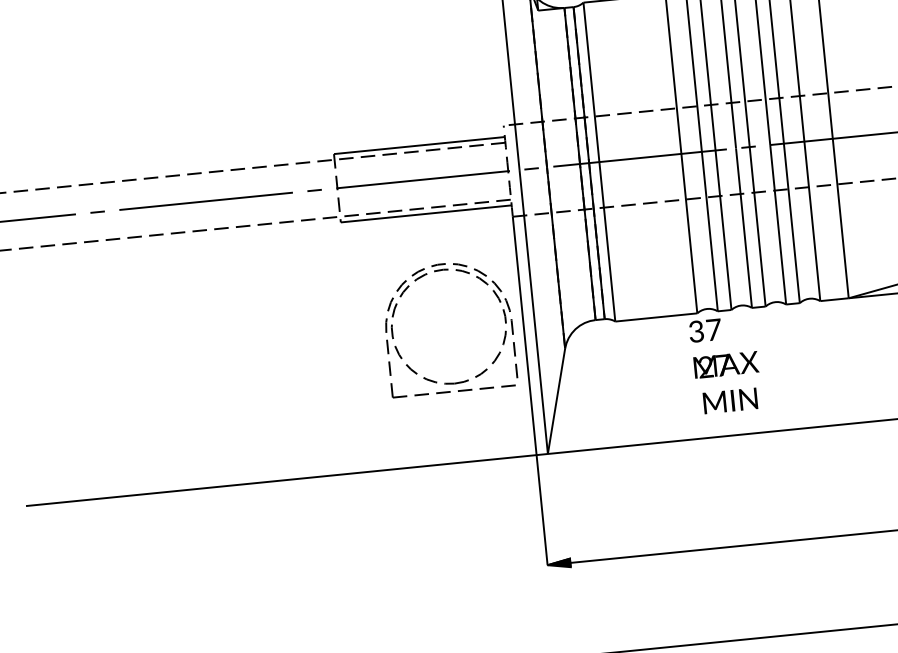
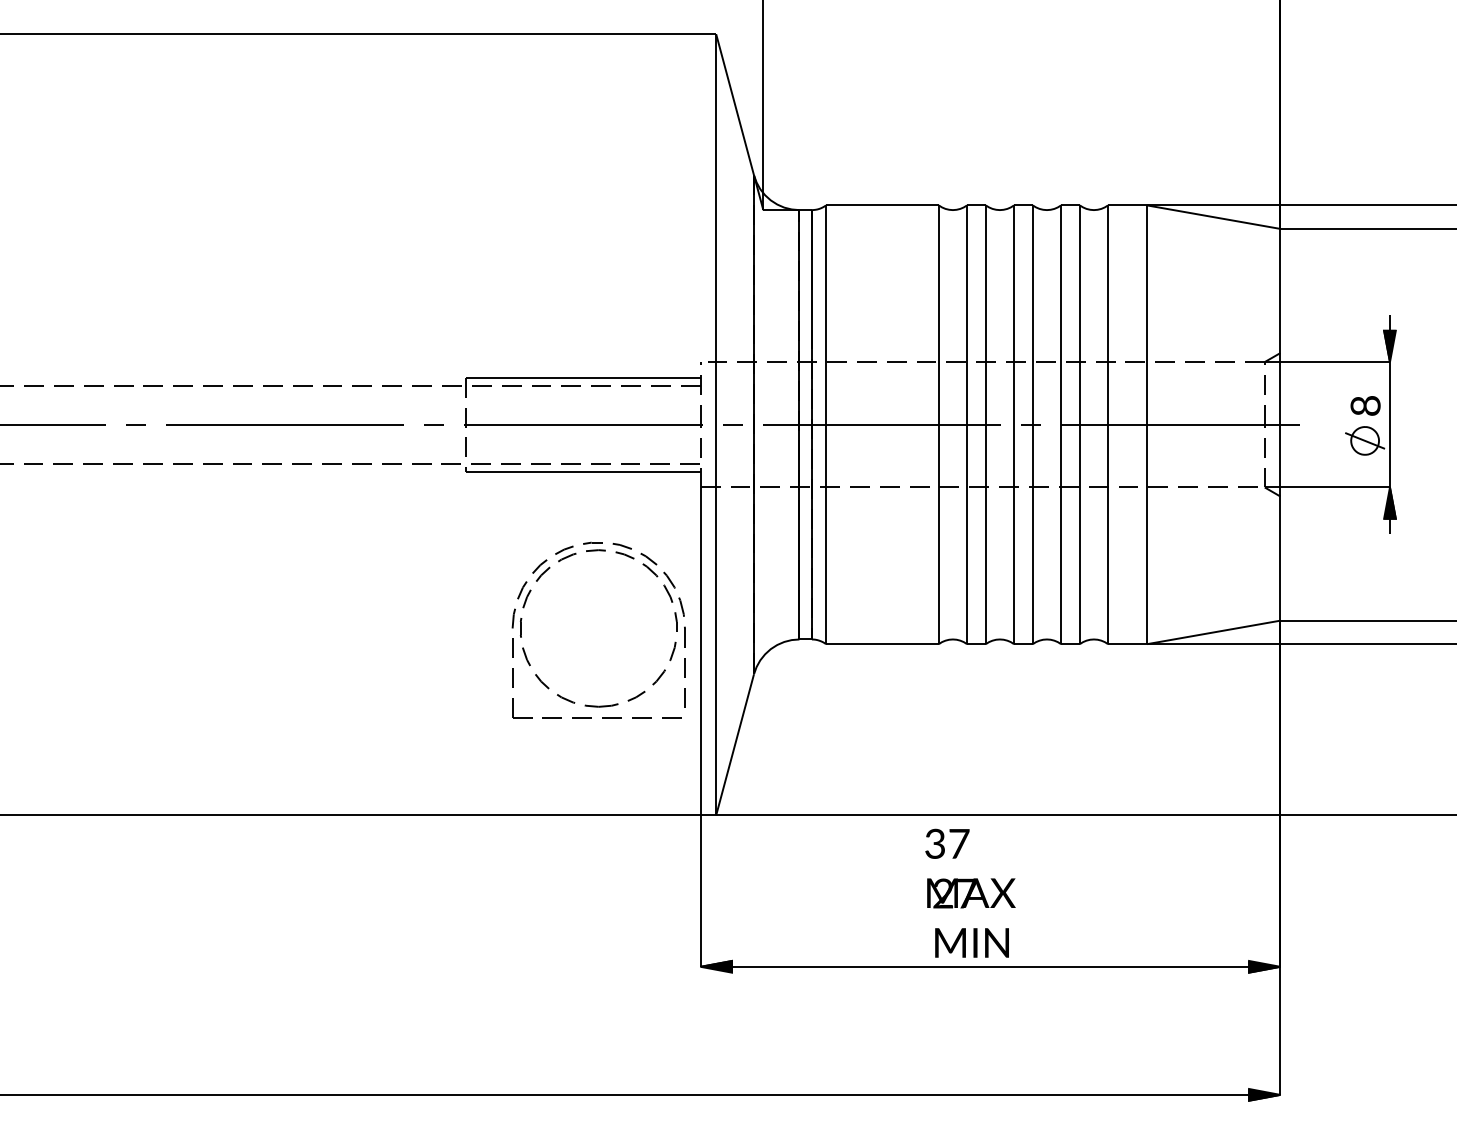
text: (725, 364) -> (970, 892), moved

